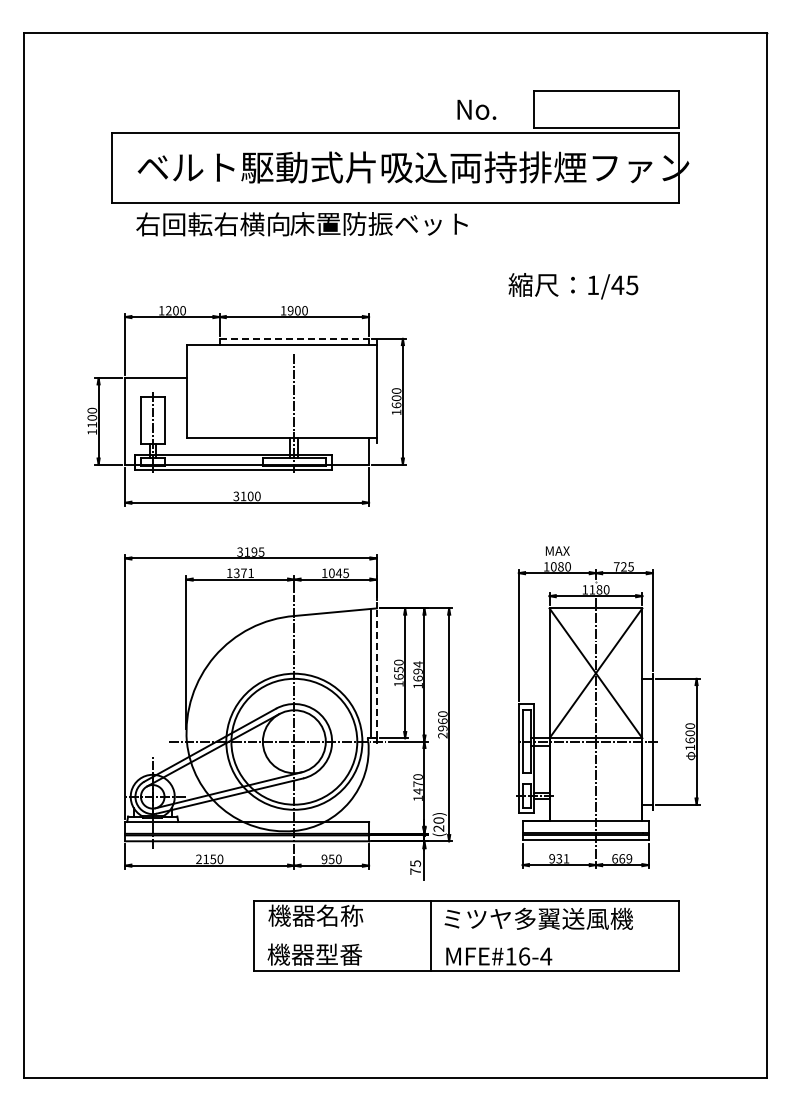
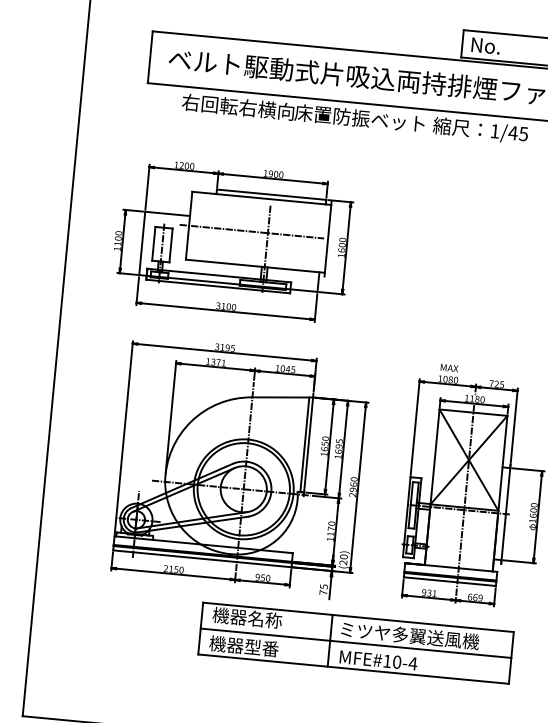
text: (476, 109) -> (485, 45), moved
text: (301, 224) -> (303, 113), moved
text: (573, 286) -> (480, 130), moved
line: (294, 338) -> (271, 194), dashed -> solid
line: (272, 391) -> (251, 231), added
text: (417, 664) -> (339, 441), 1694 -> 1695
line: (376, 673) -> (308, 445), dashed -> solid
text: (417, 791) -> (330, 534), 1470 -> 1170
line: (465, 936) -> (355, 643), added
text: (524, 956) -> (397, 662), MFE#16-4 -> MFE#10-4

